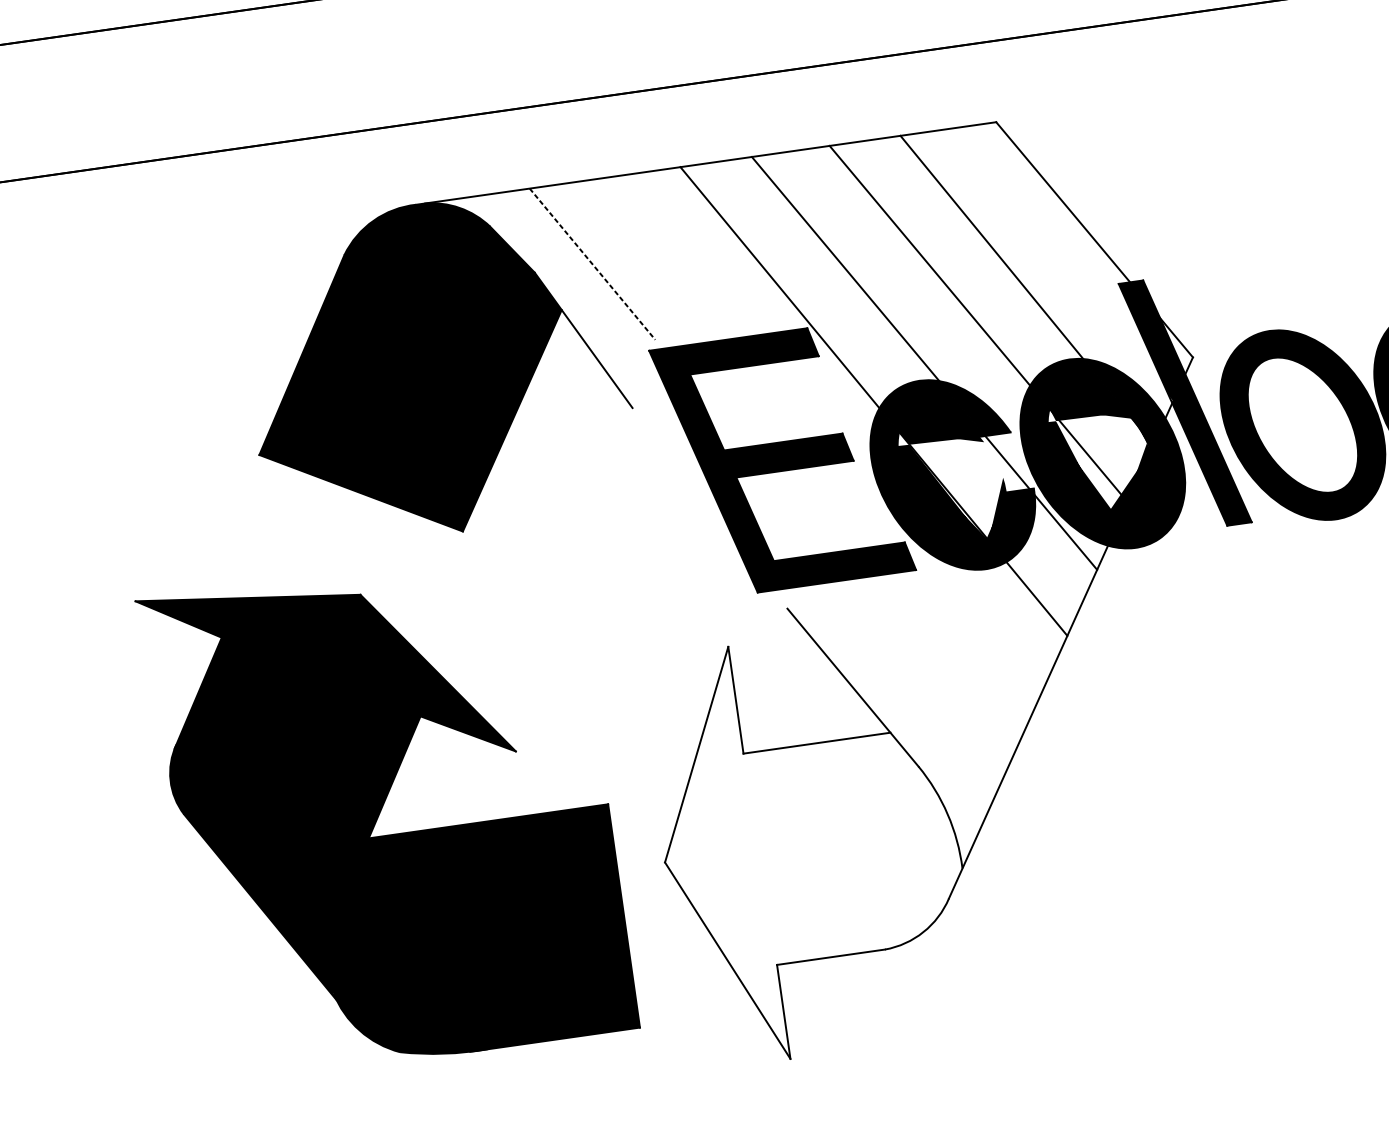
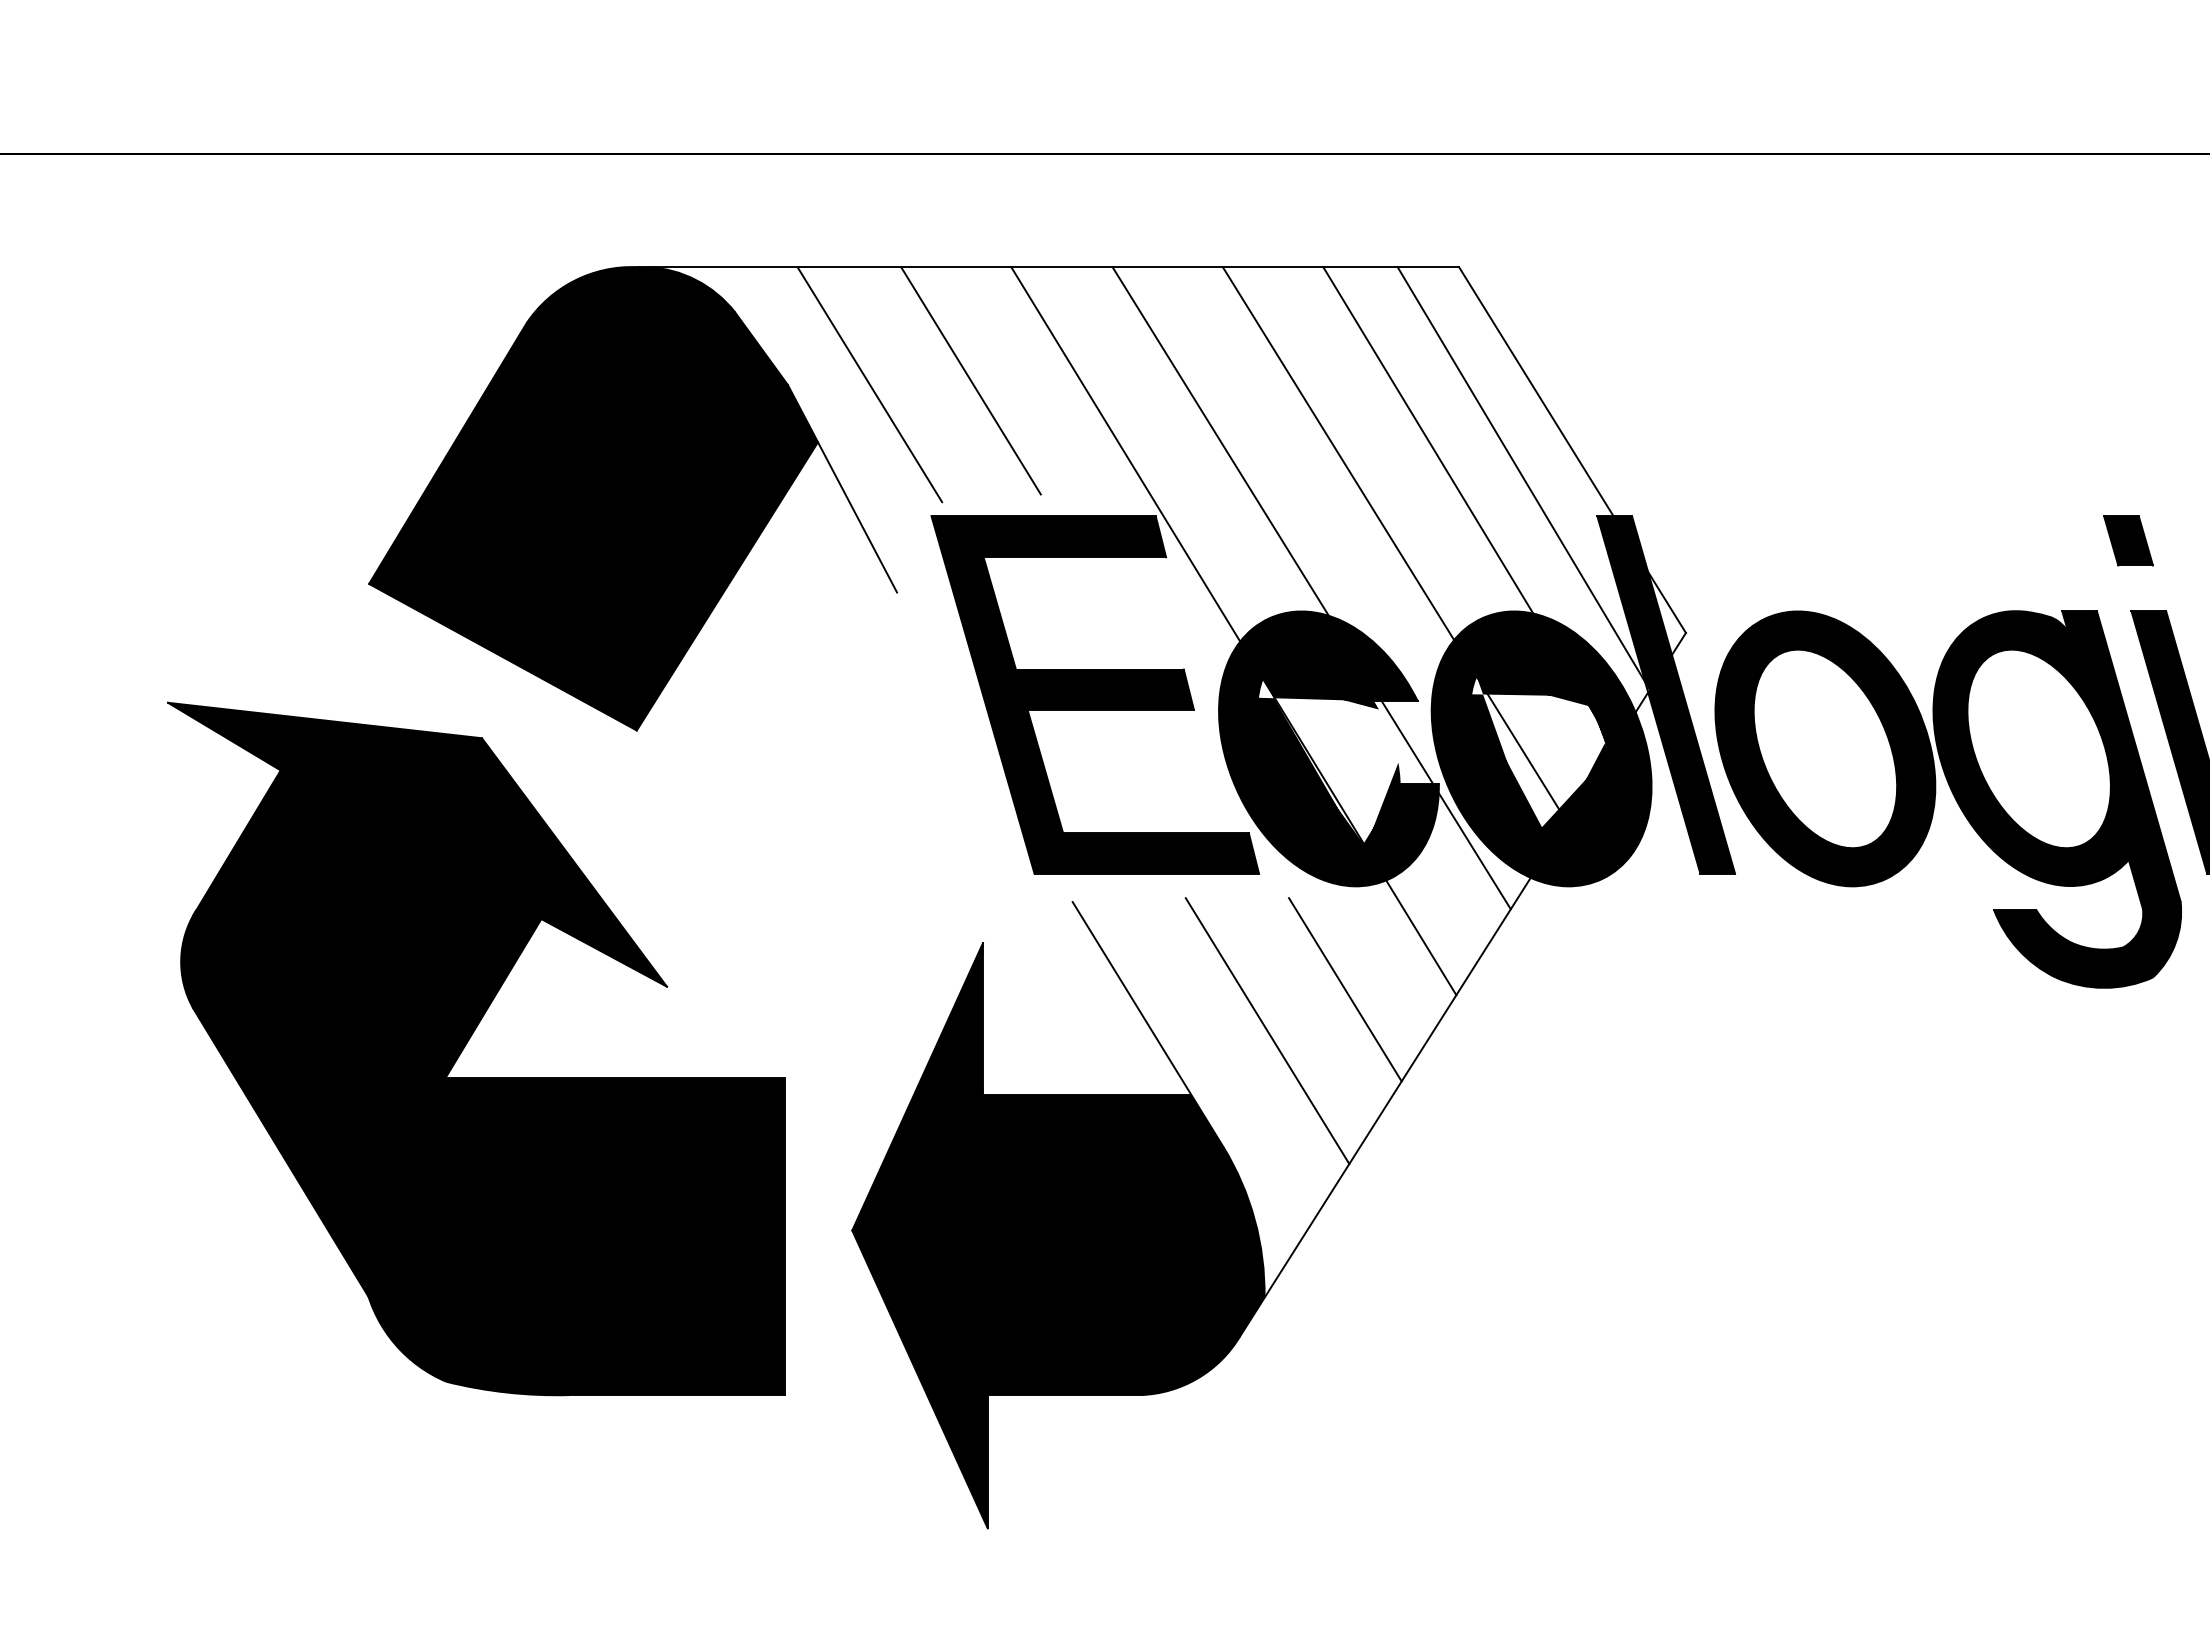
line: (663, 251) -> (970, 380), added
line: (592, 264) -> (869, 384), dashed -> solid
line: (1062, 264) -> (1523, 478), added
line: (988, 643) -> (1345, 989), added
line: (937, 679) -> (1267, 1030), added
part: (380, 811) -> (467, 1043), moved
fill: (810, 845) -> (1058, 1235), added

